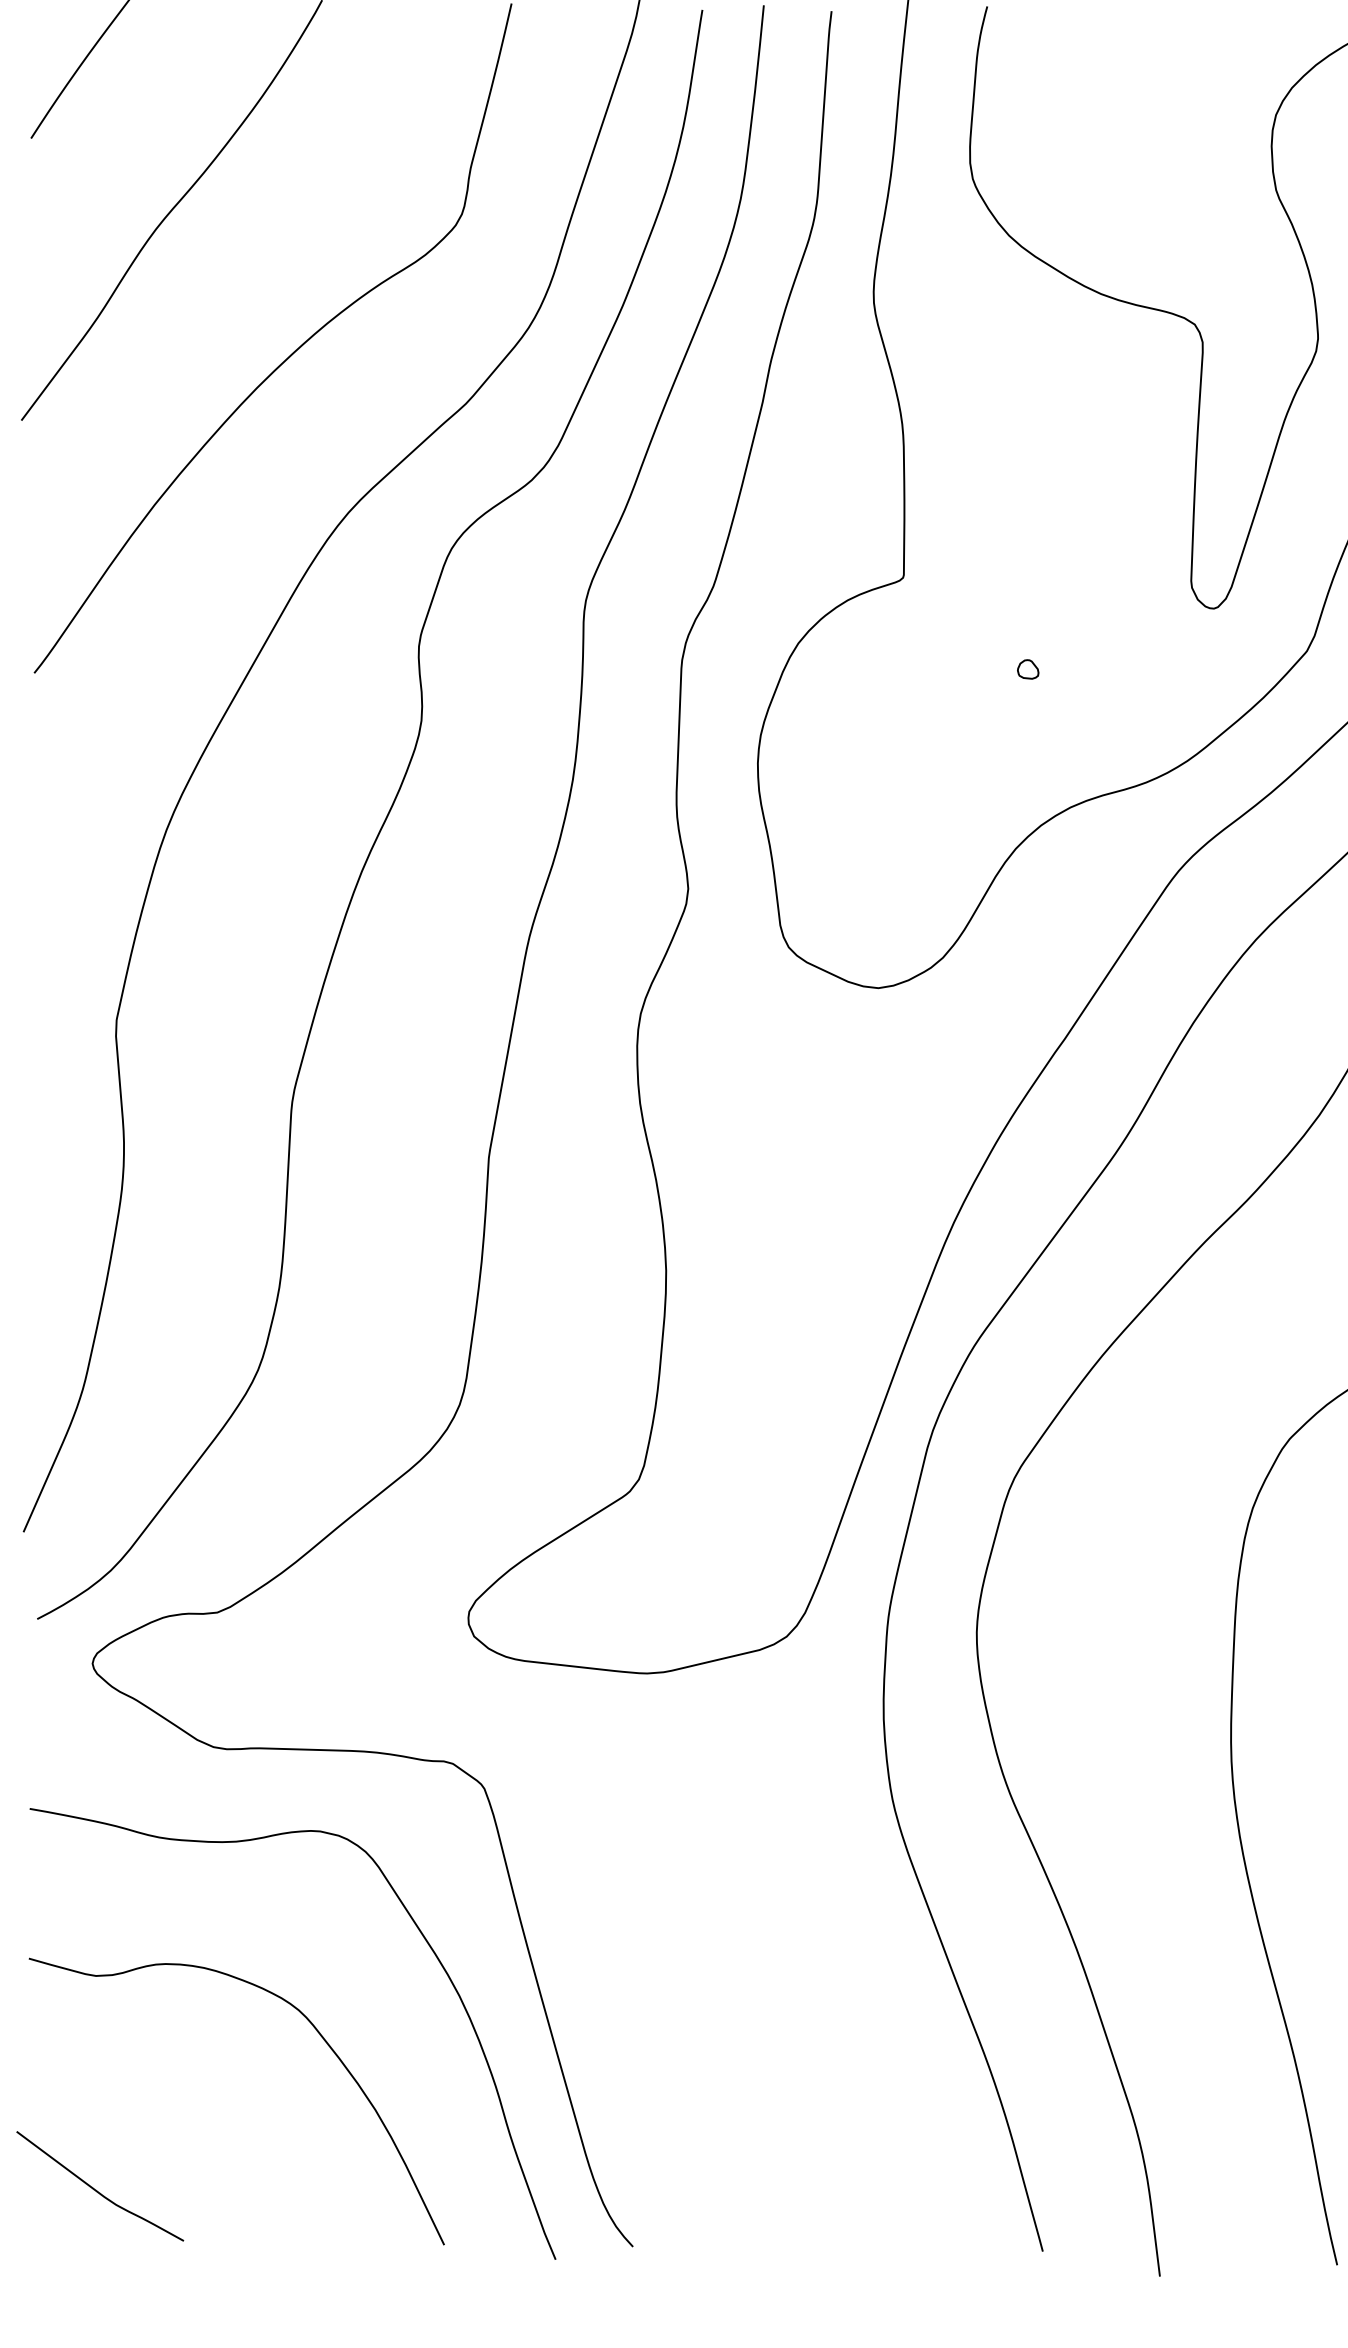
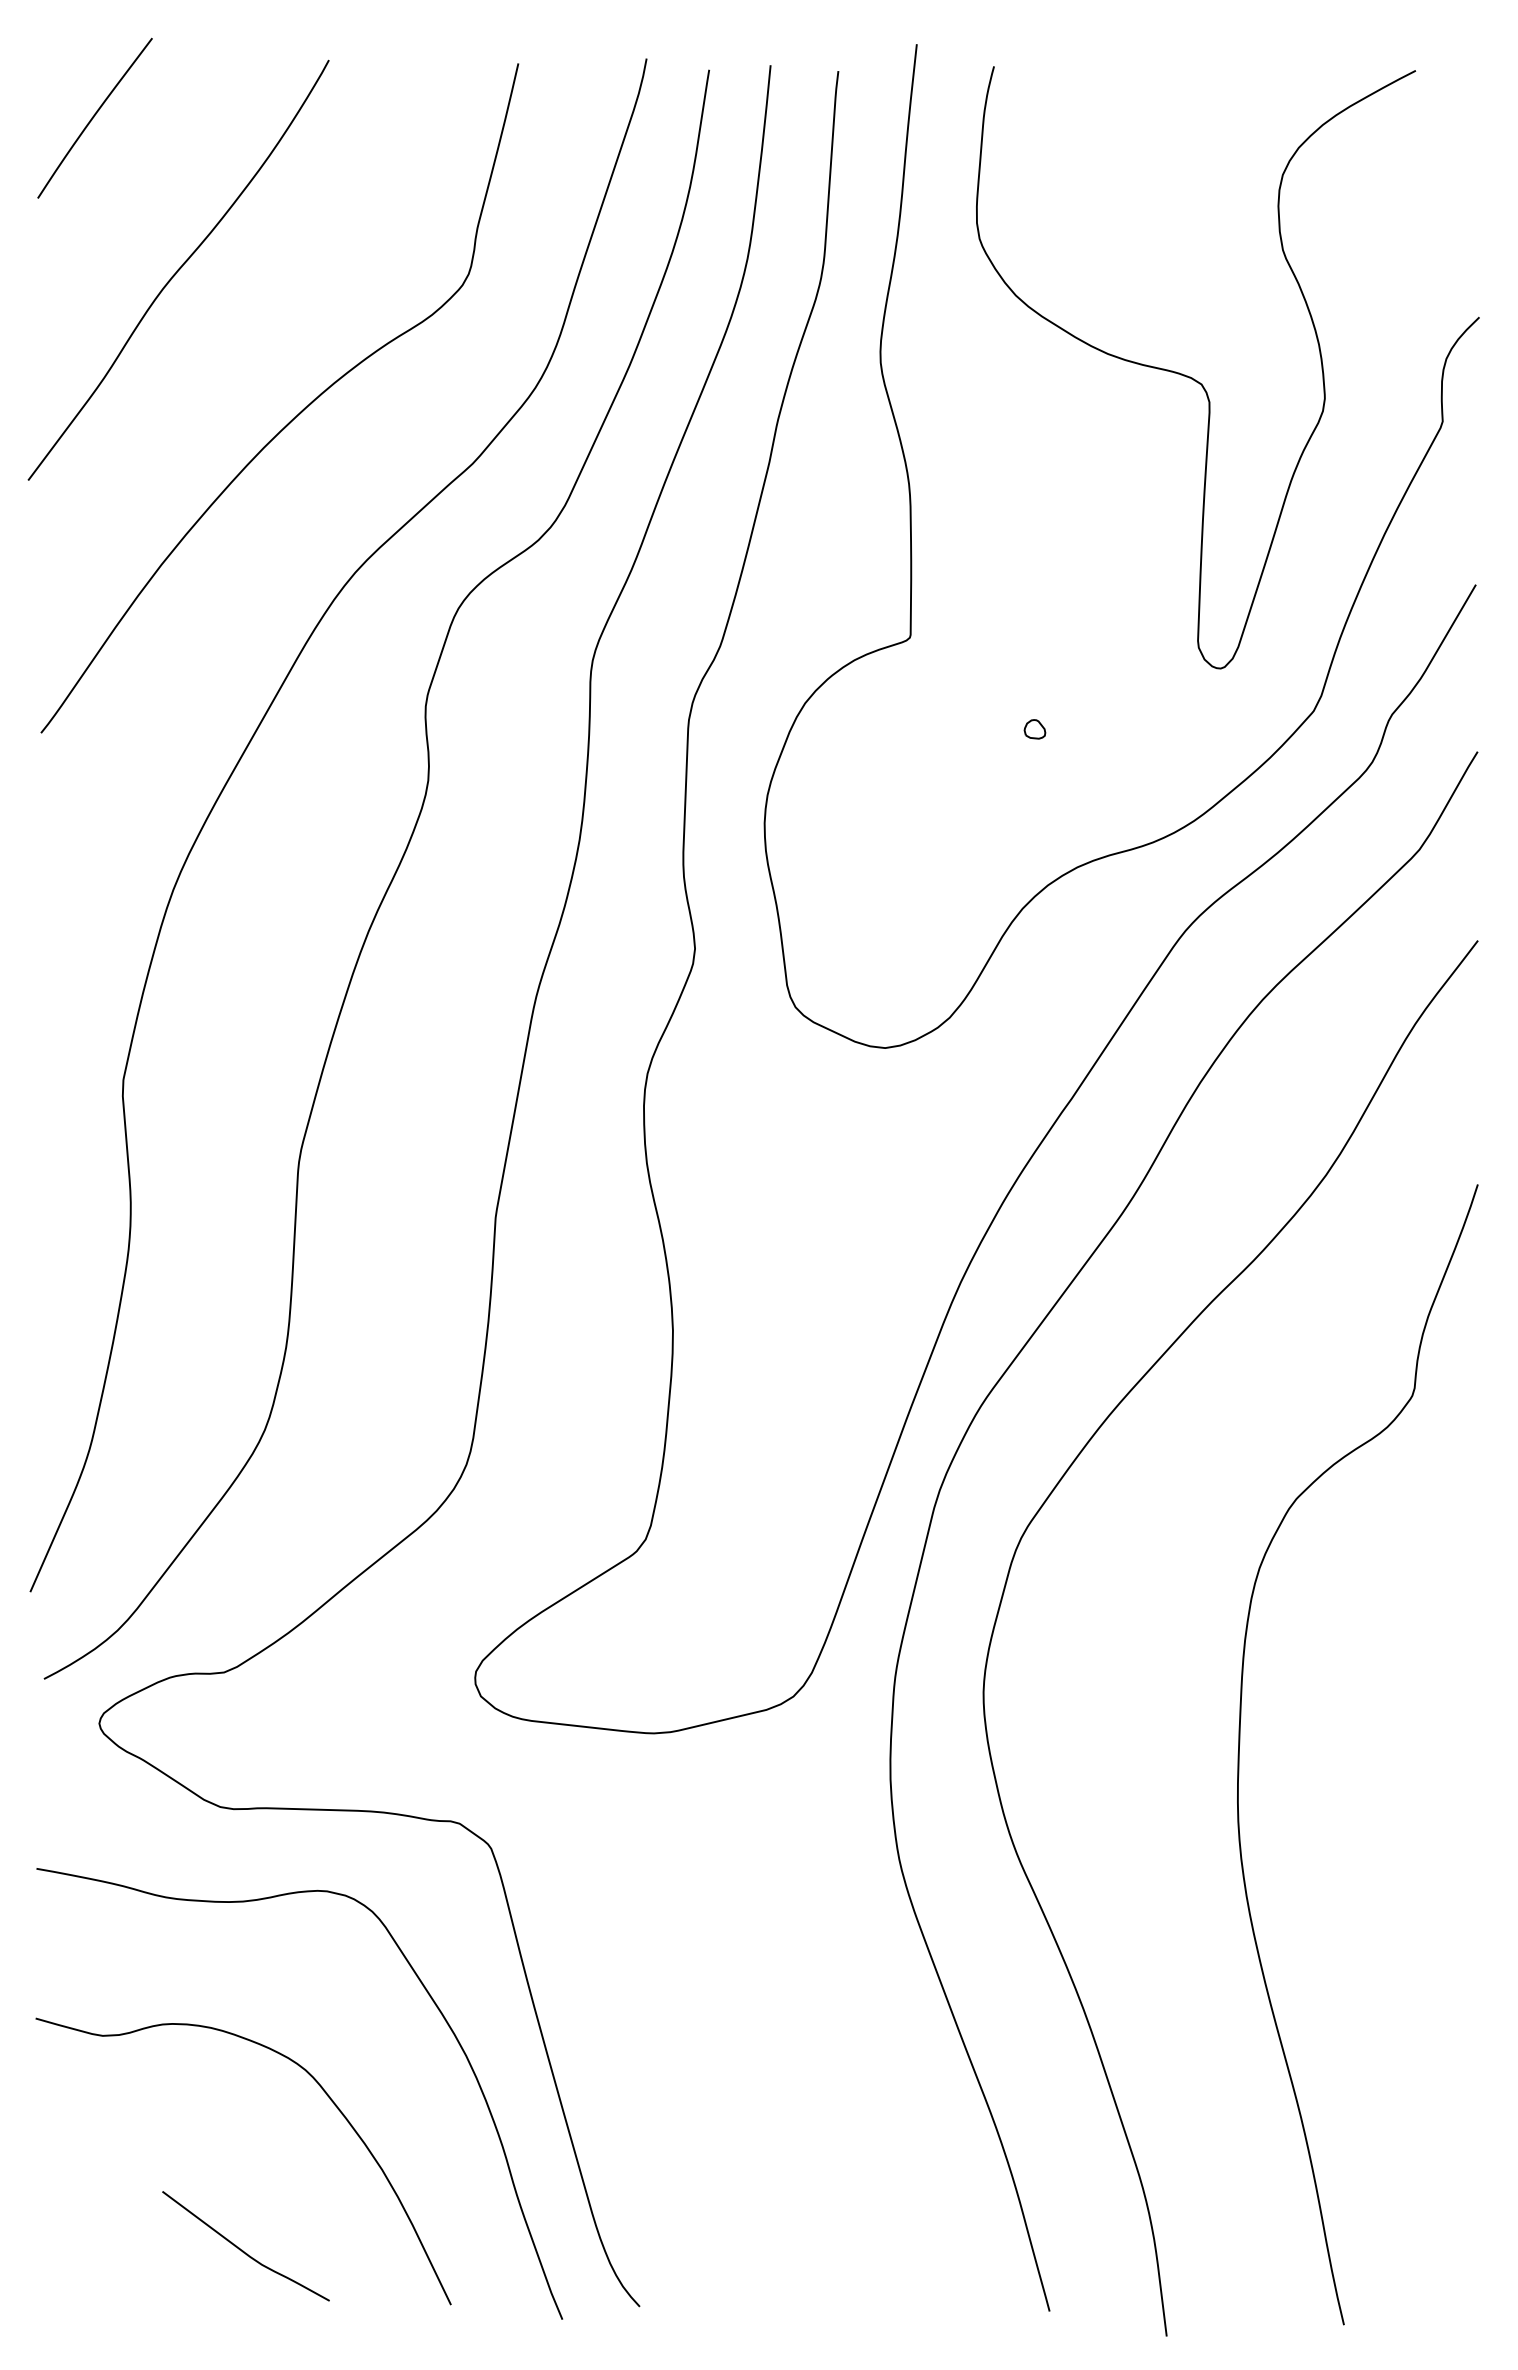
curve: (97, 2190) -> (243, 2250), moved

